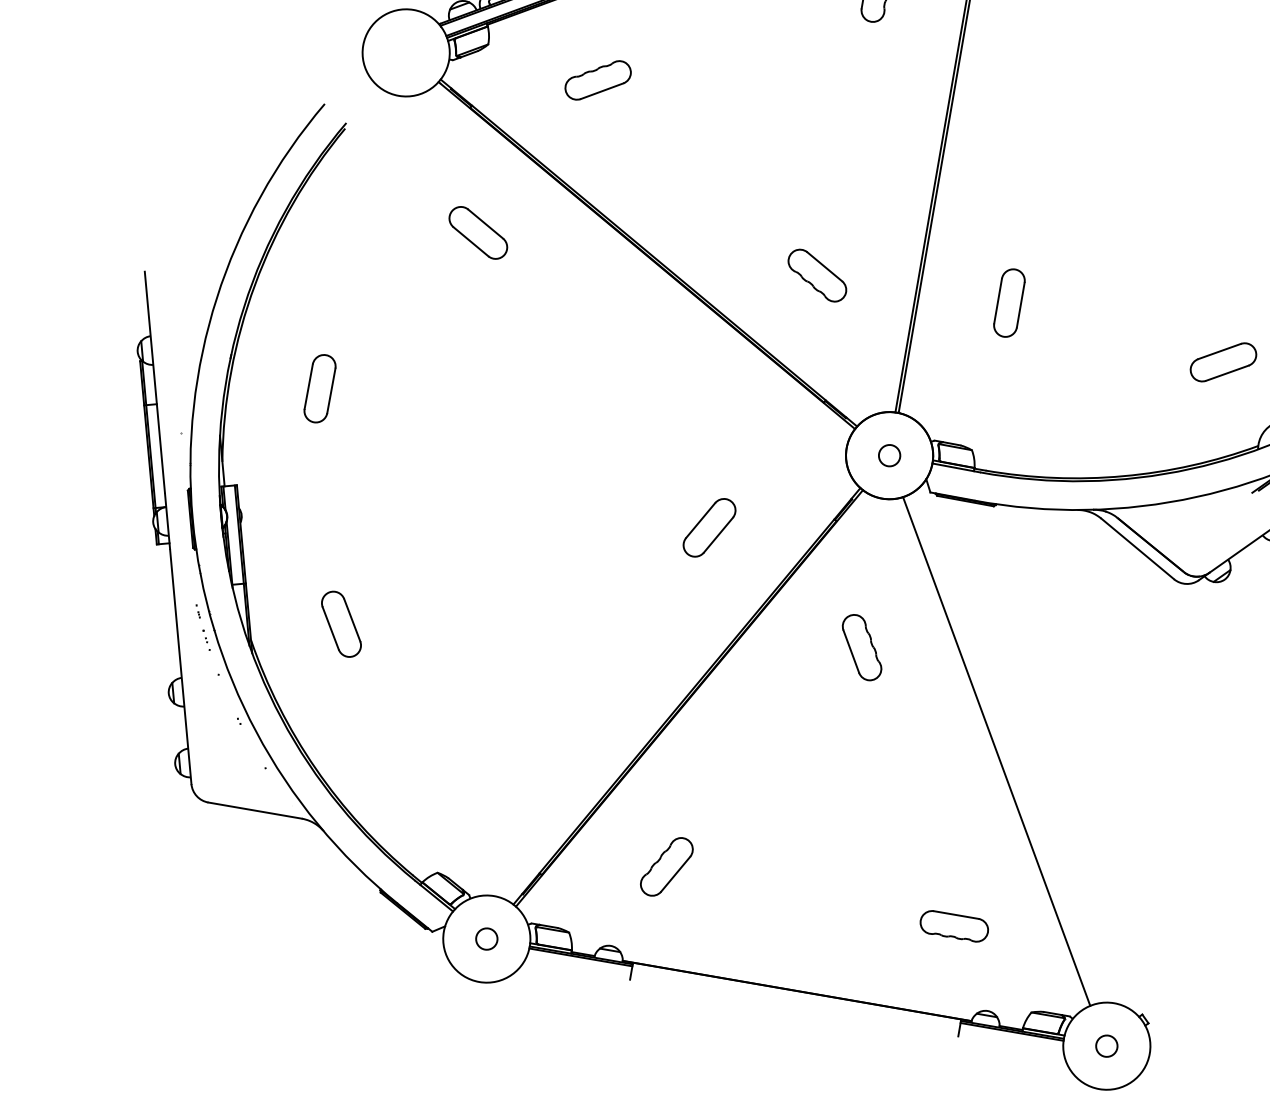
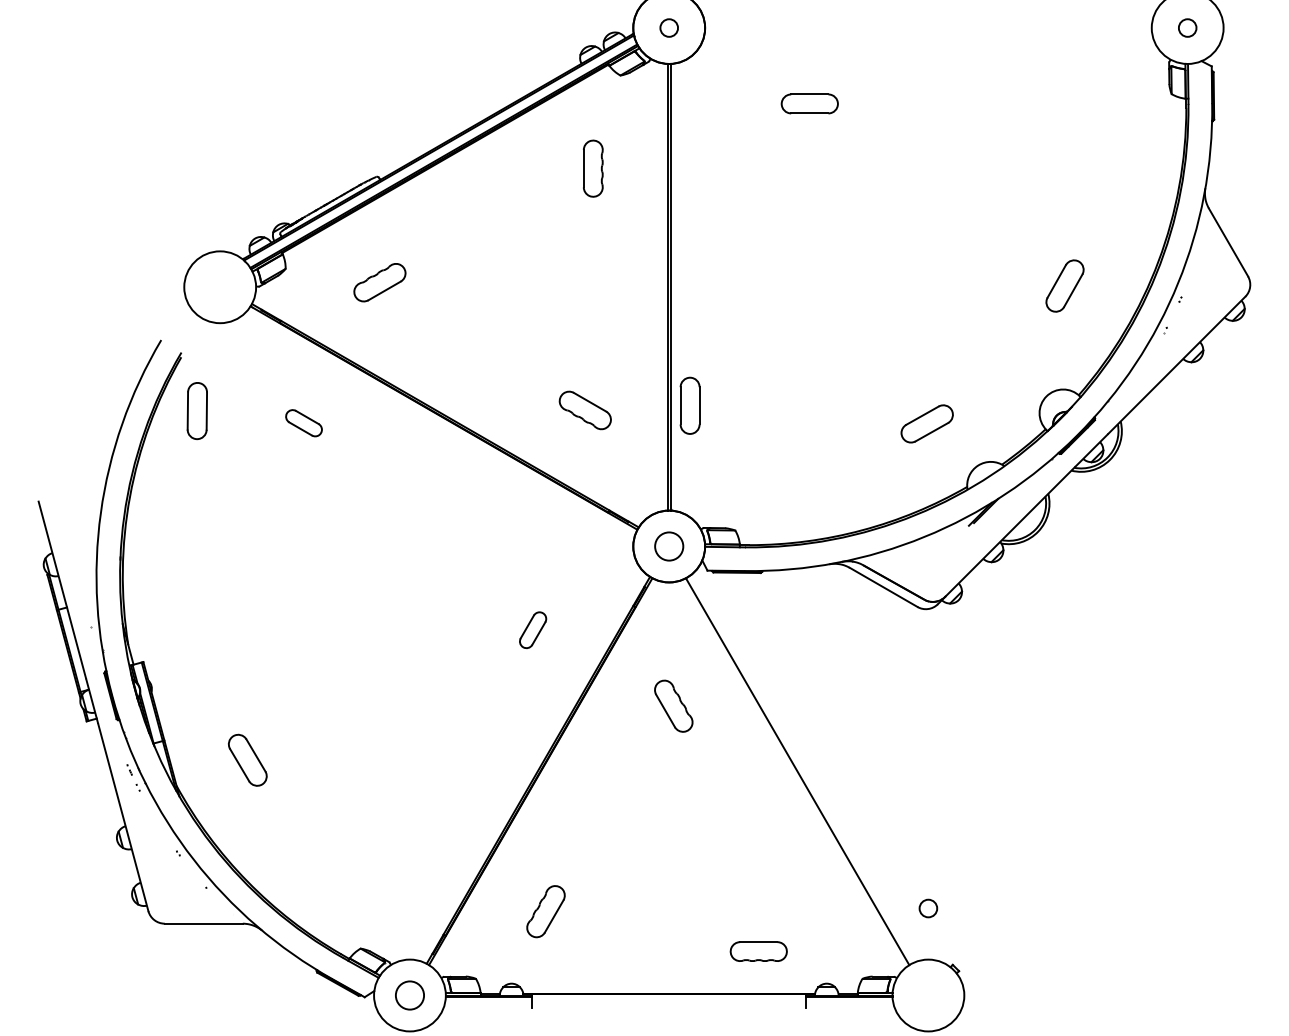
part: (477, 231) -> (303, 422), size x0.7
part: (1008, 302) -> (689, 405), moved
part: (318, 389) -> (196, 411), moved
circle: (889, 455) -> (669, 546), size x1.6
part: (708, 526) -> (532, 629), size x0.7
part: (954, 926) -> (758, 951), moved
circle: (486, 938) -> (409, 995), size x1.6
circle: (1106, 1046) -> (928, 908), moved

